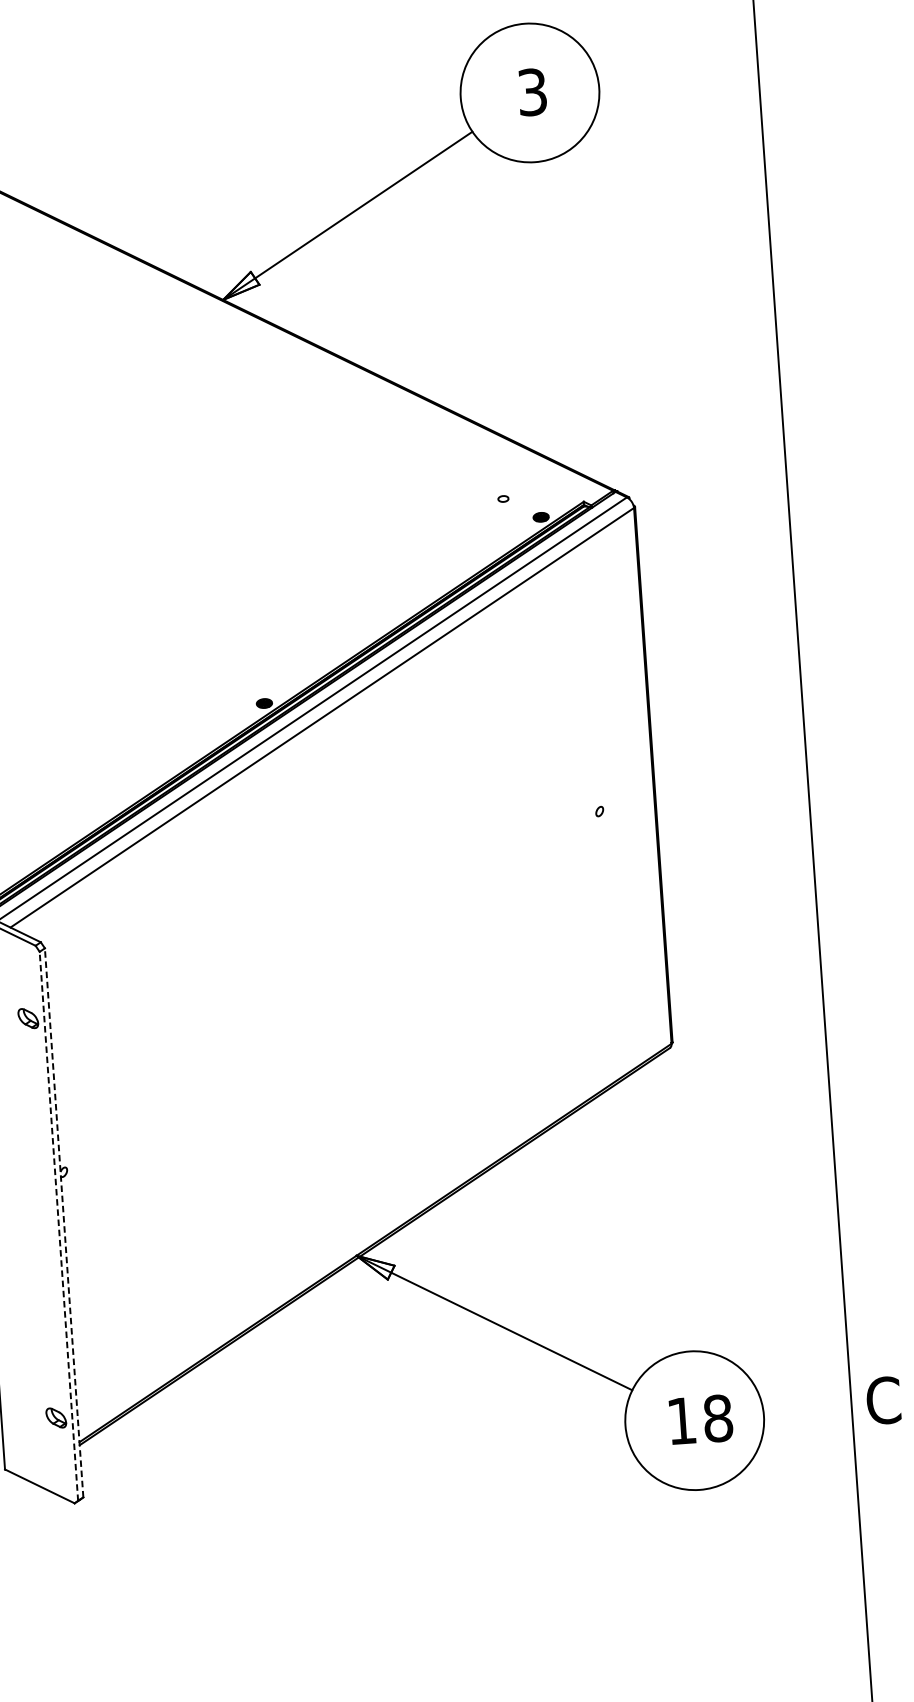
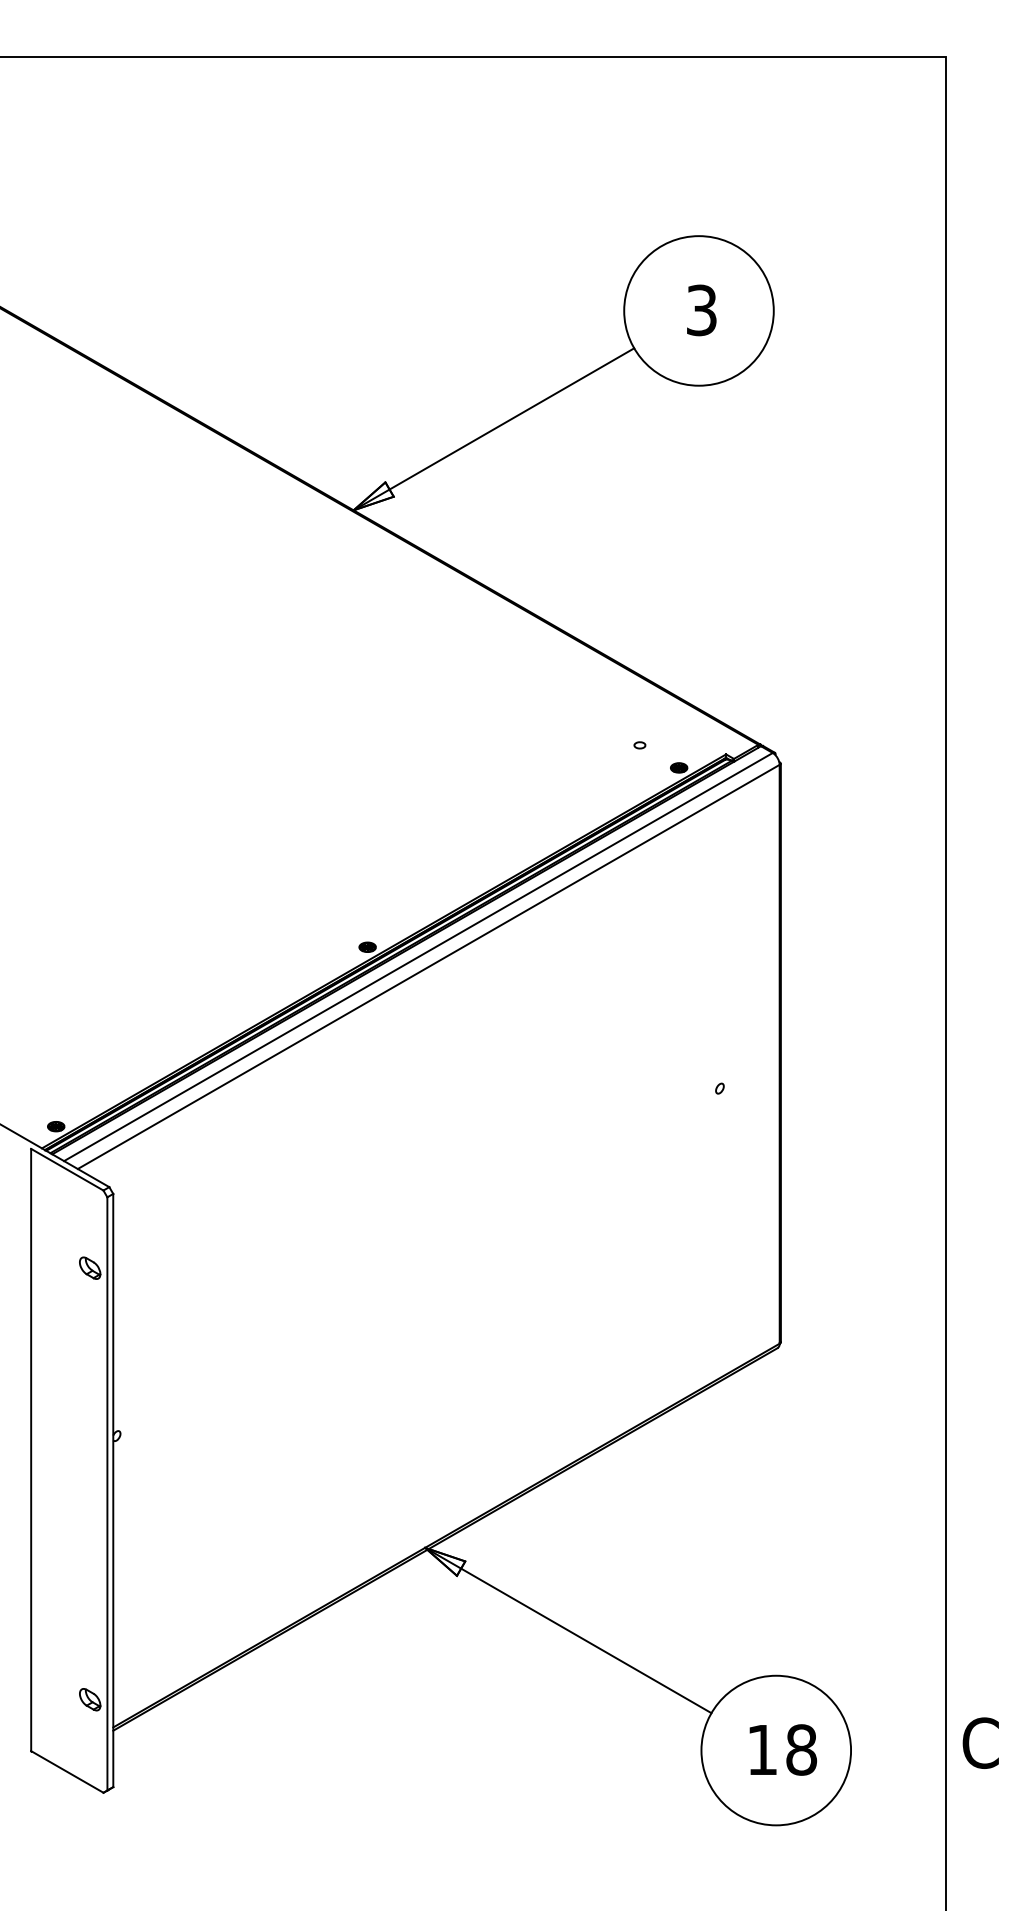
line: (64, 1222) -> (113, 1490), dashed -> solid
line: (58, 1226) -> (107, 1493), dashed -> solid

